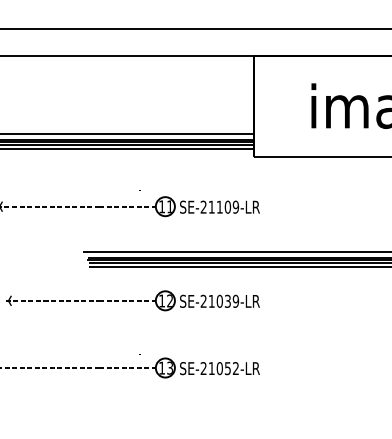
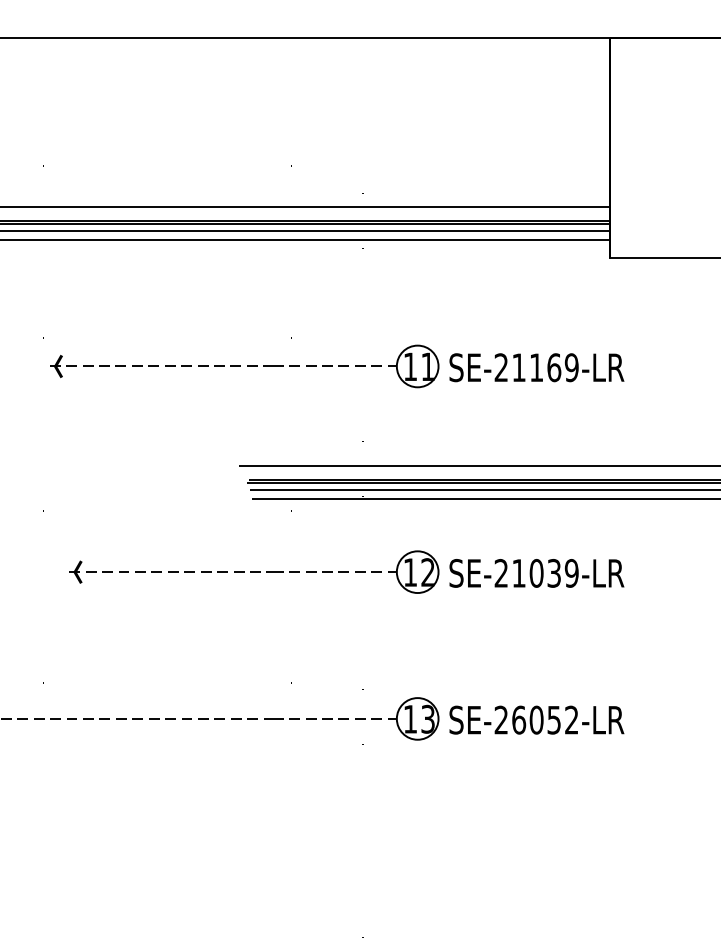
text: (228, 206) -> (555, 366), SE-21109-LR -> SE-21169-LR
text: (211, 368) -> (518, 719), SE-21052-LR -> SE-26052-LR

